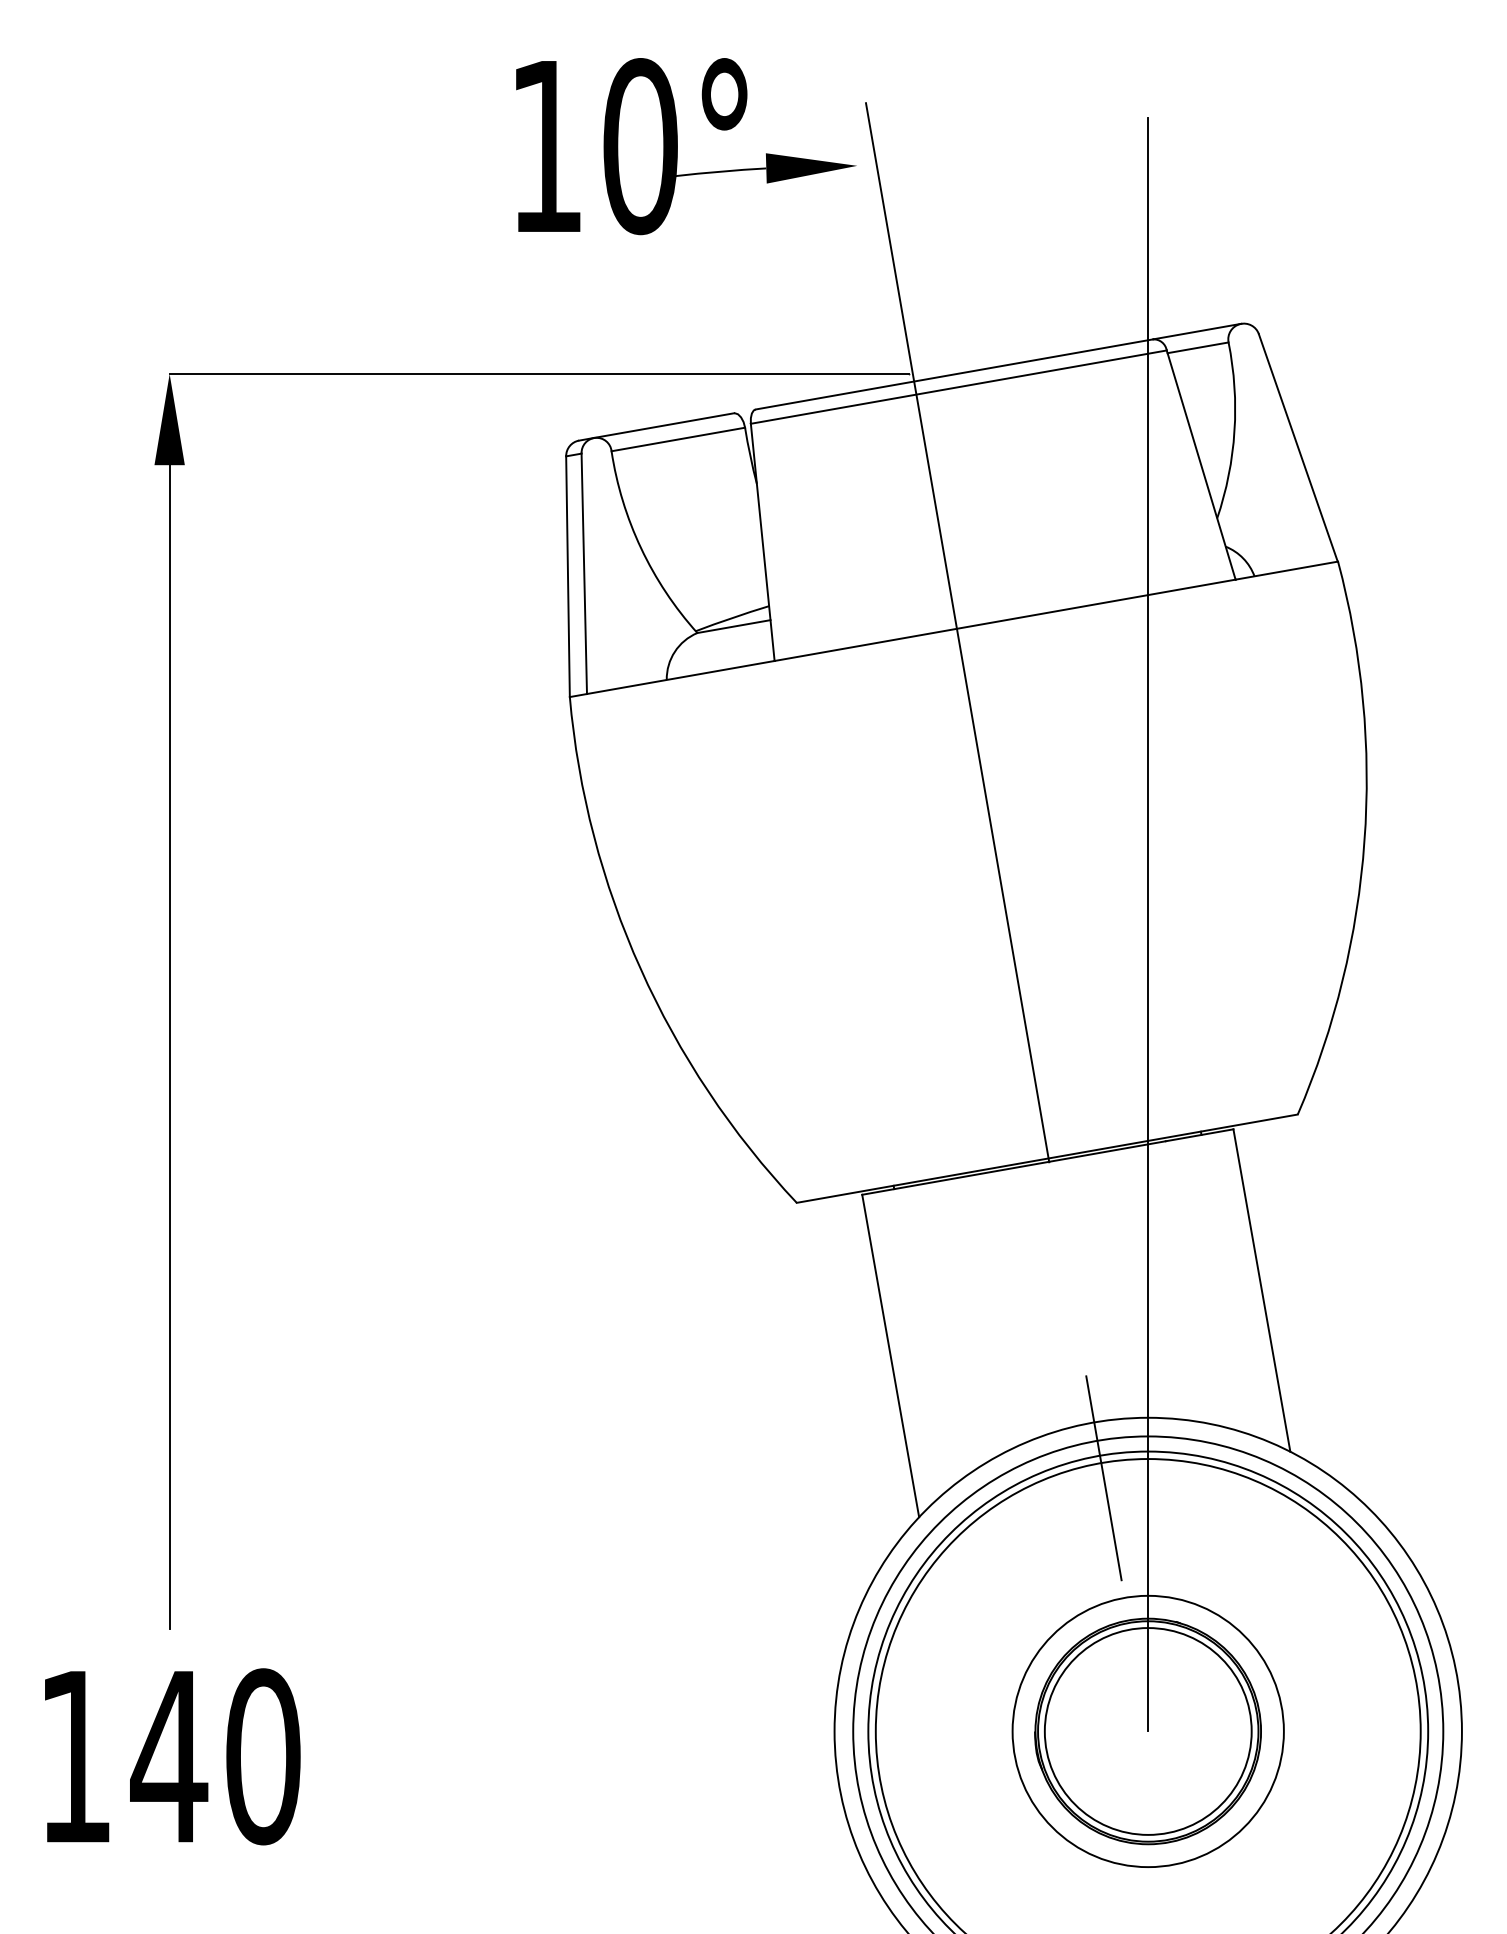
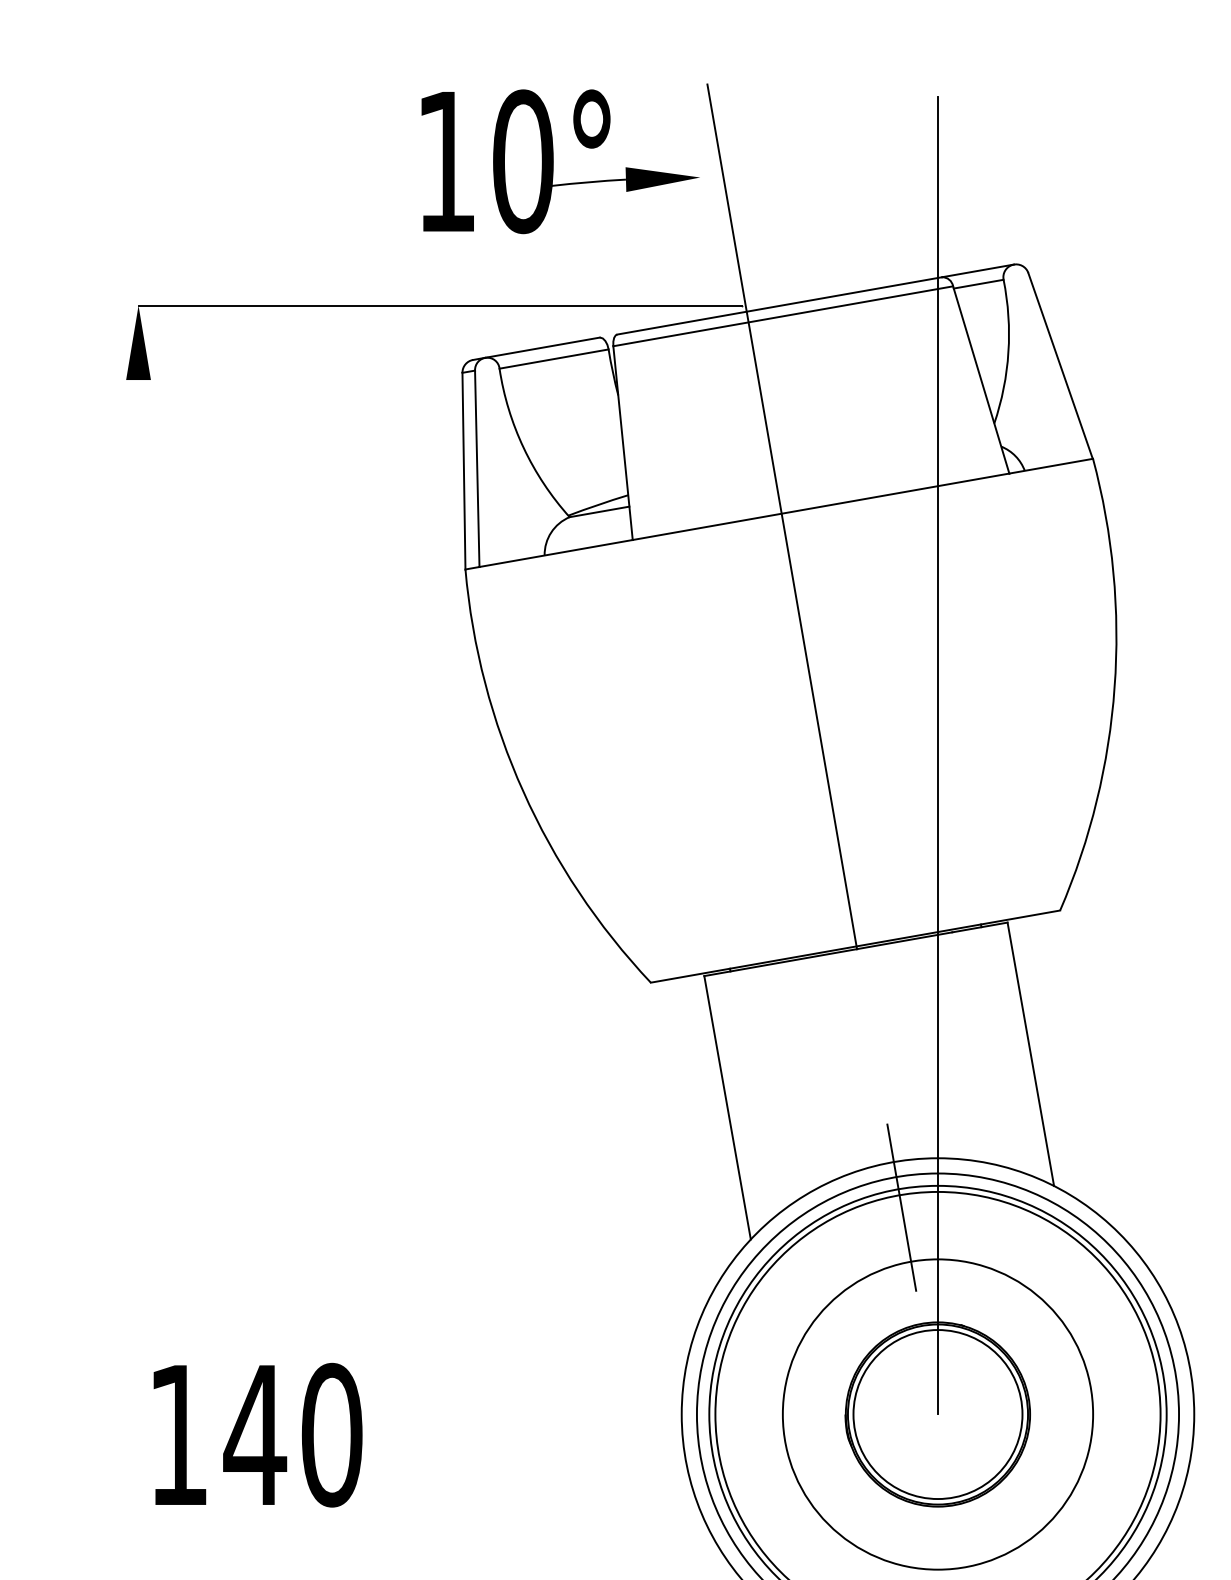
part: (677, 146) -> (553, 161), moved
line: (169, 1047) -> (138, 855), removed
circle: (1147, 1731) -> (937, 1414), size x1.4
text: (172, 1755) -> (257, 1434), moved

